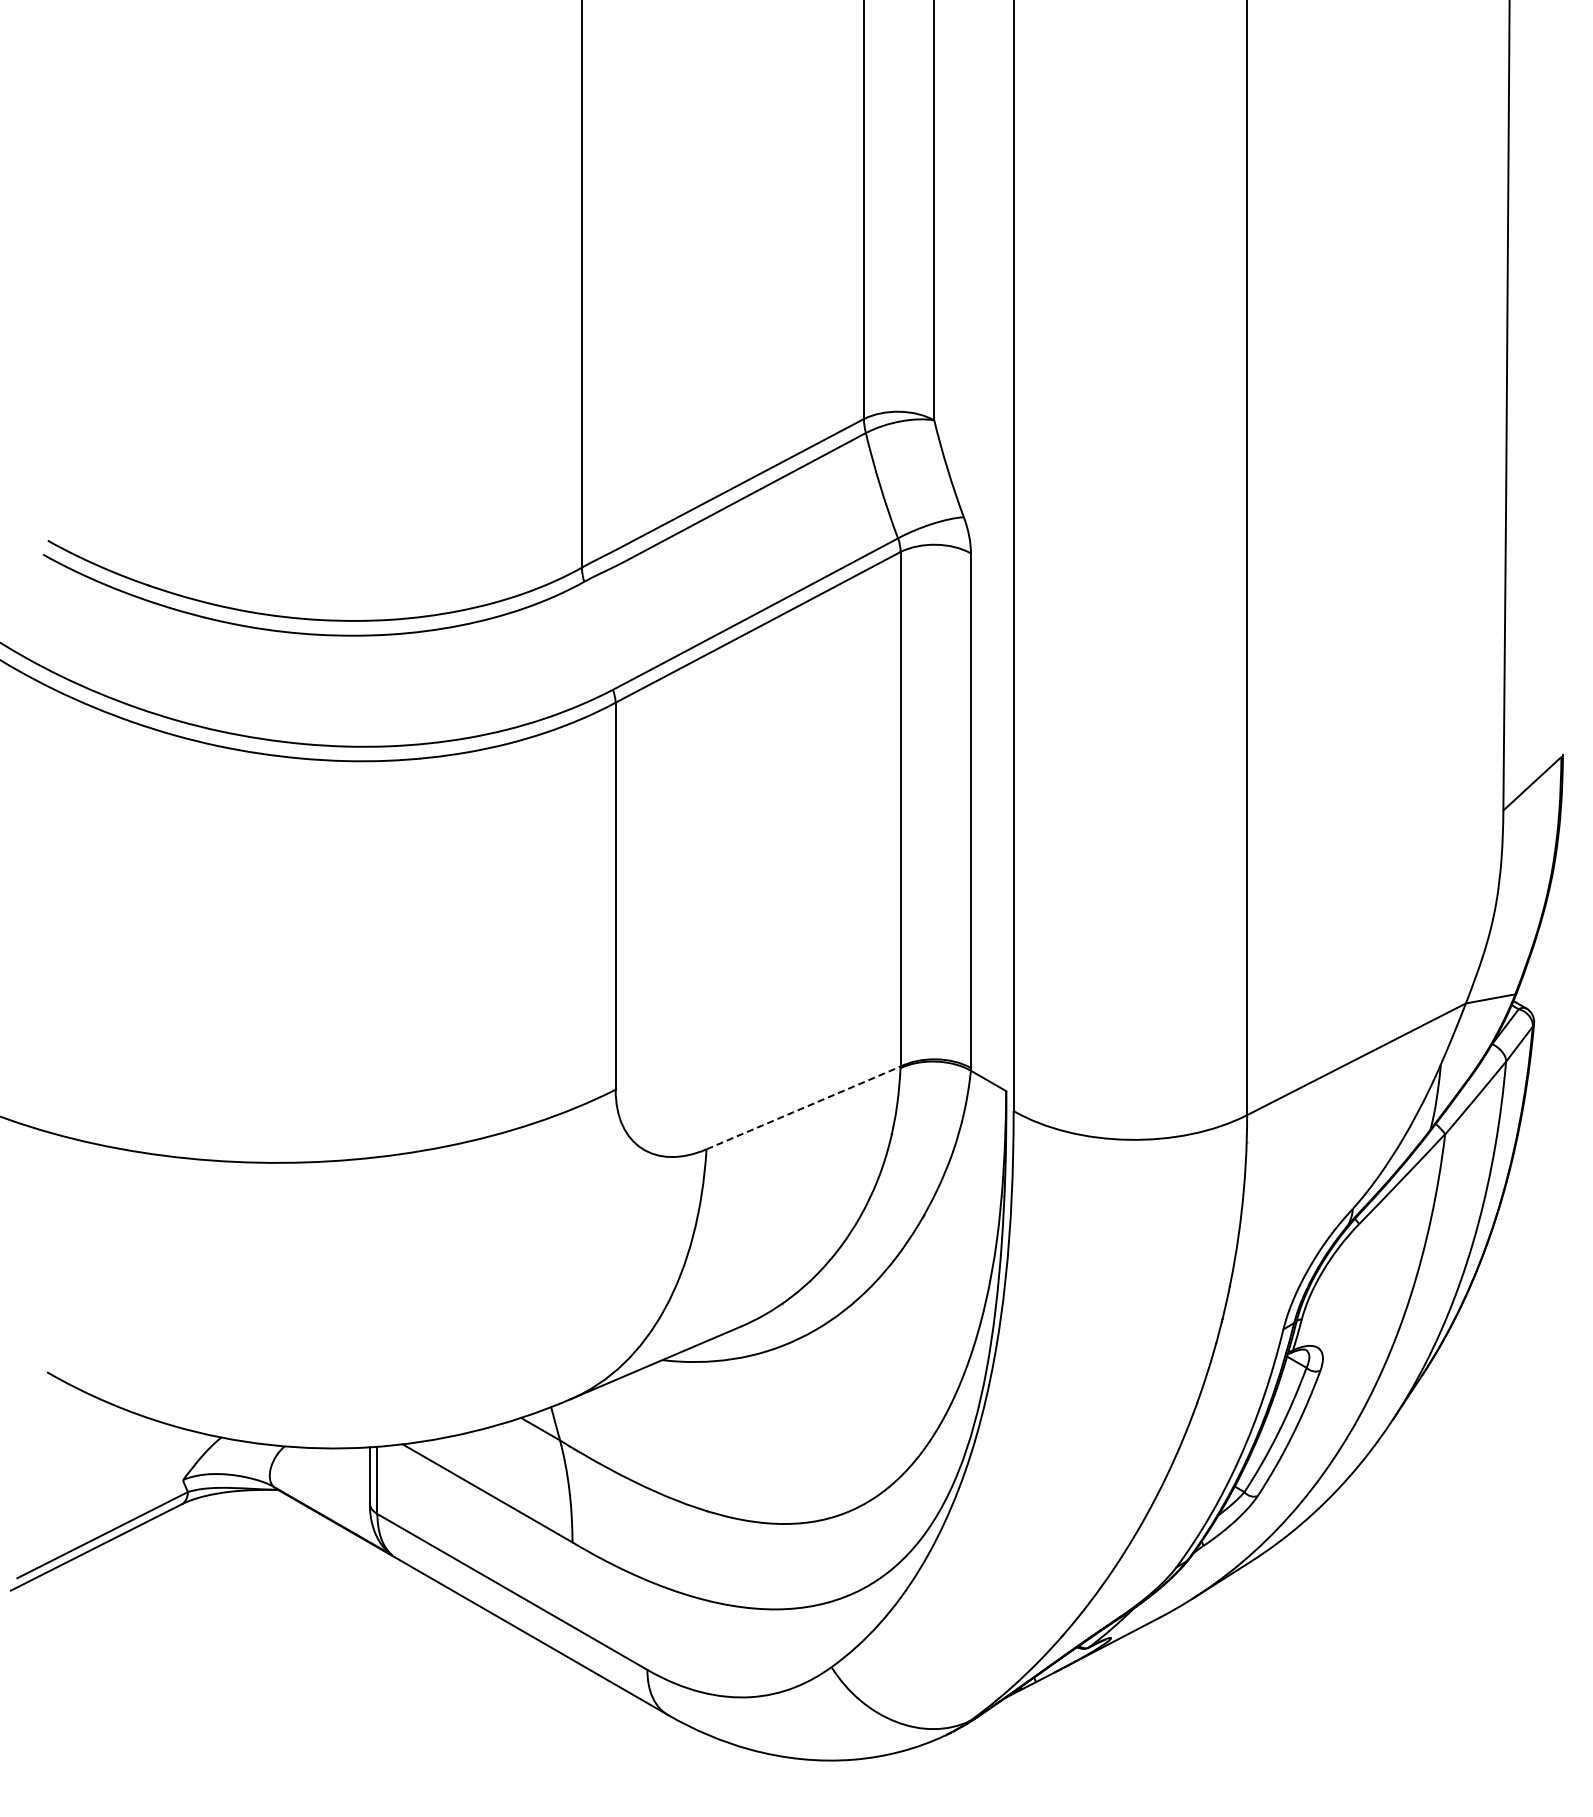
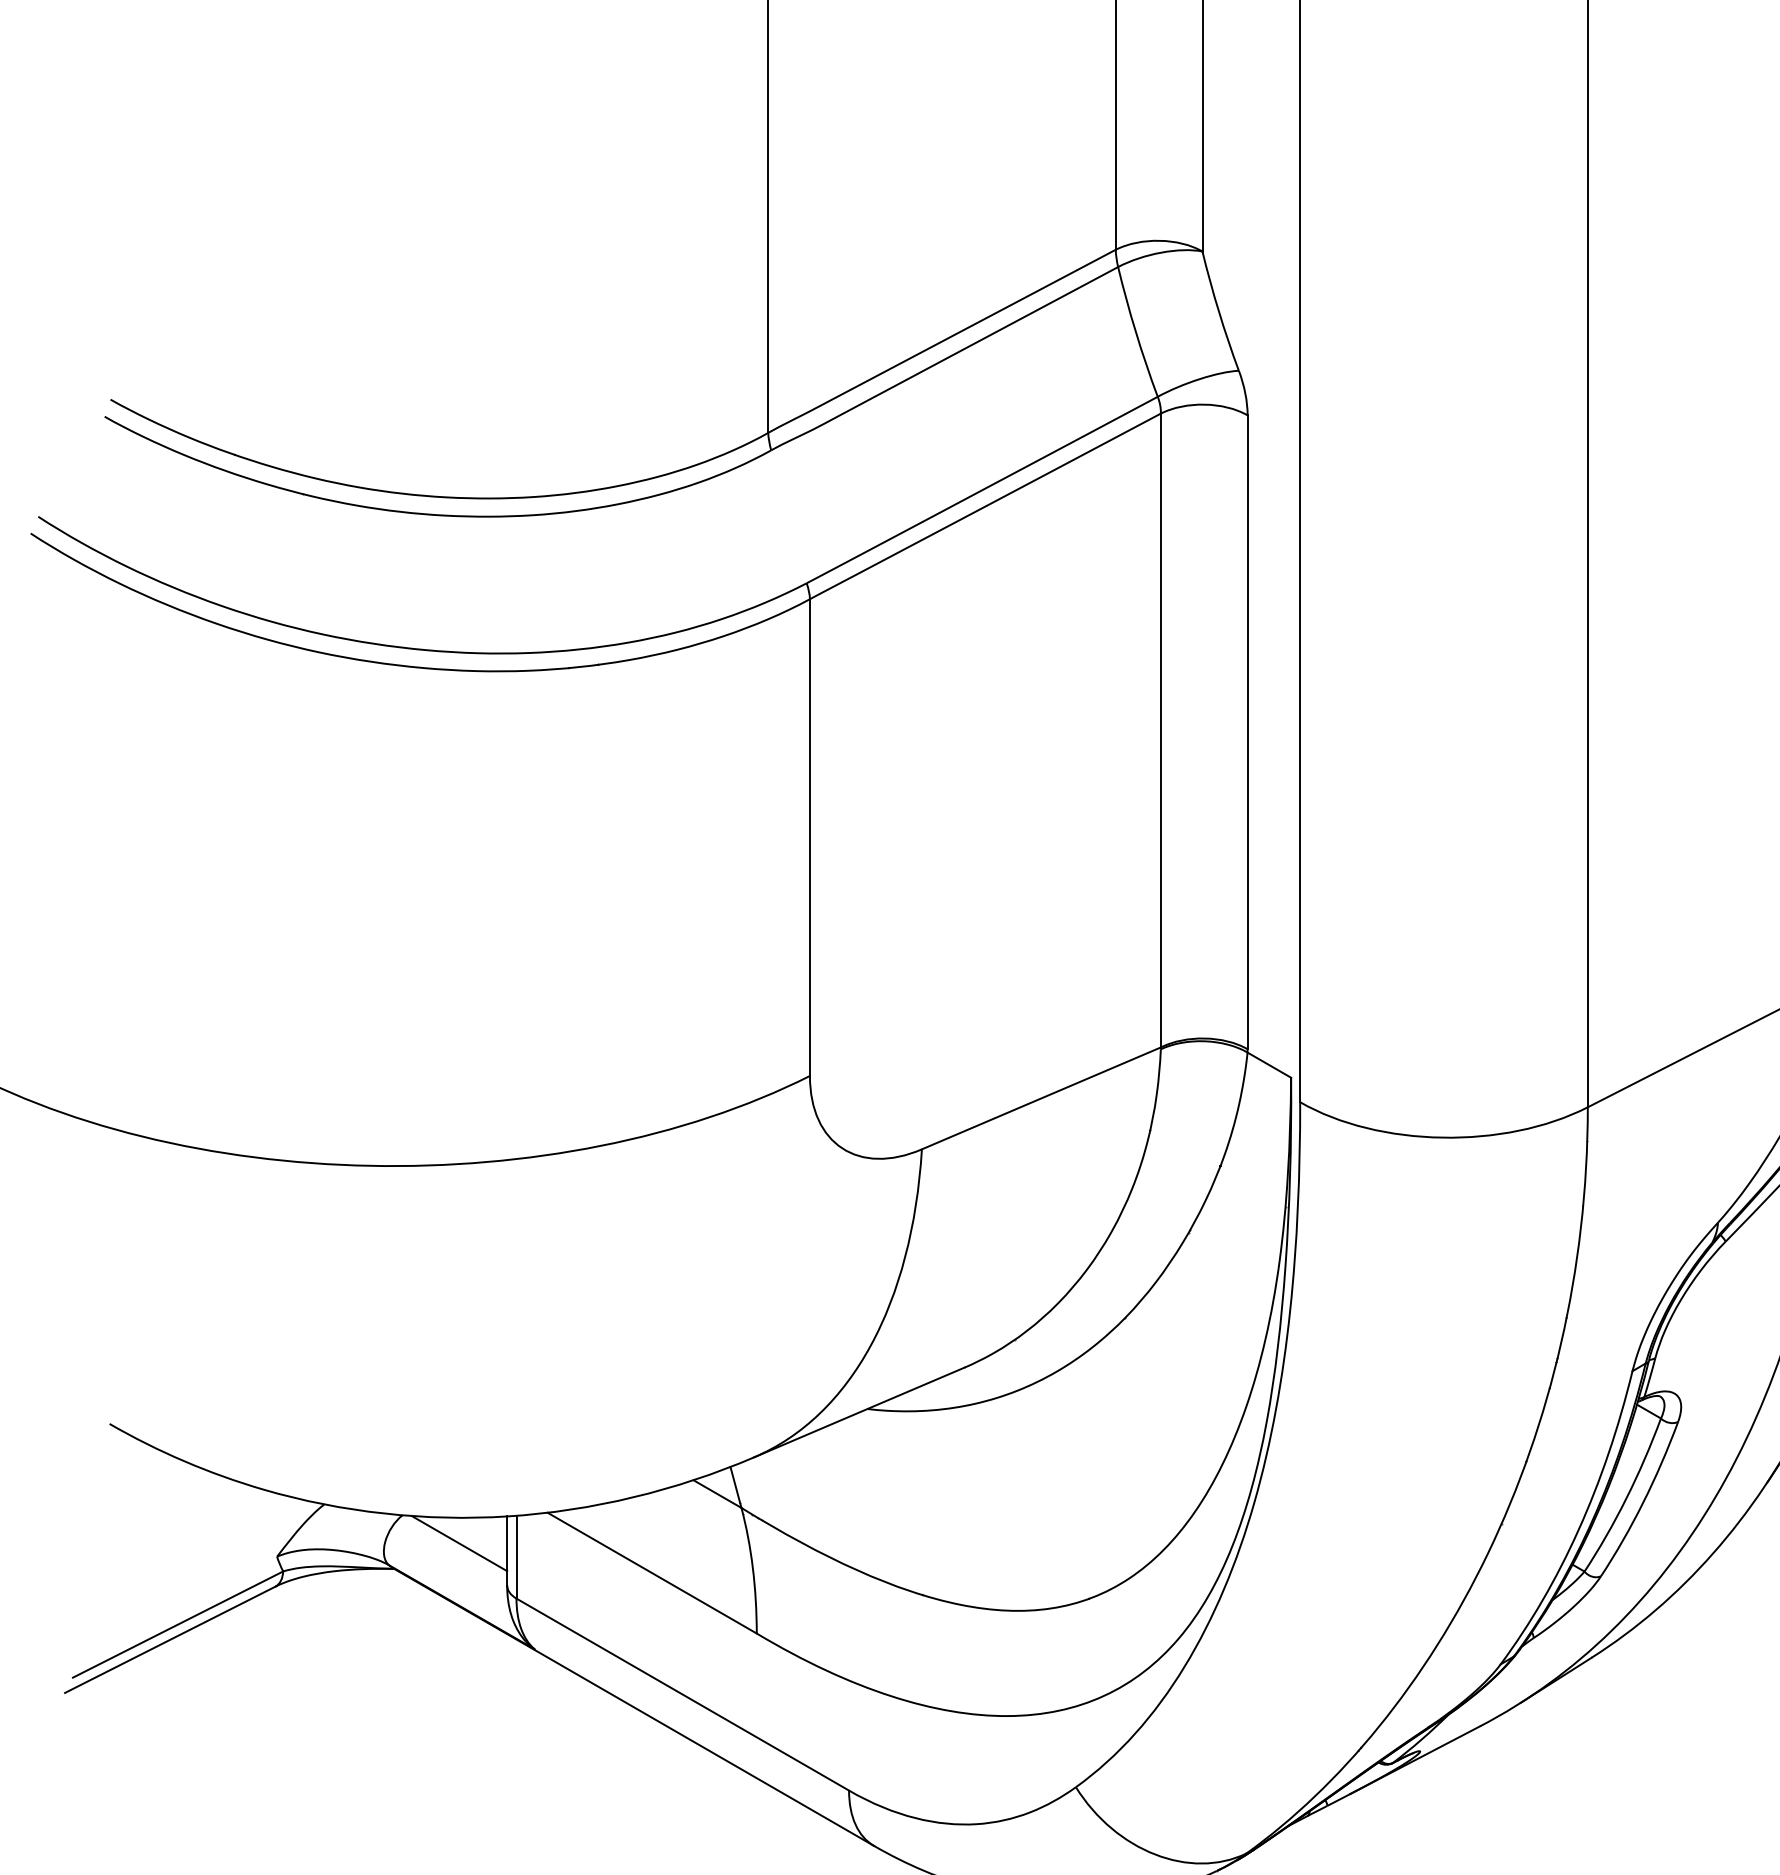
line: (804, 1107) -> (1042, 1097), dashed -> solid
line: (330, 1469) -> (458, 1543), added

